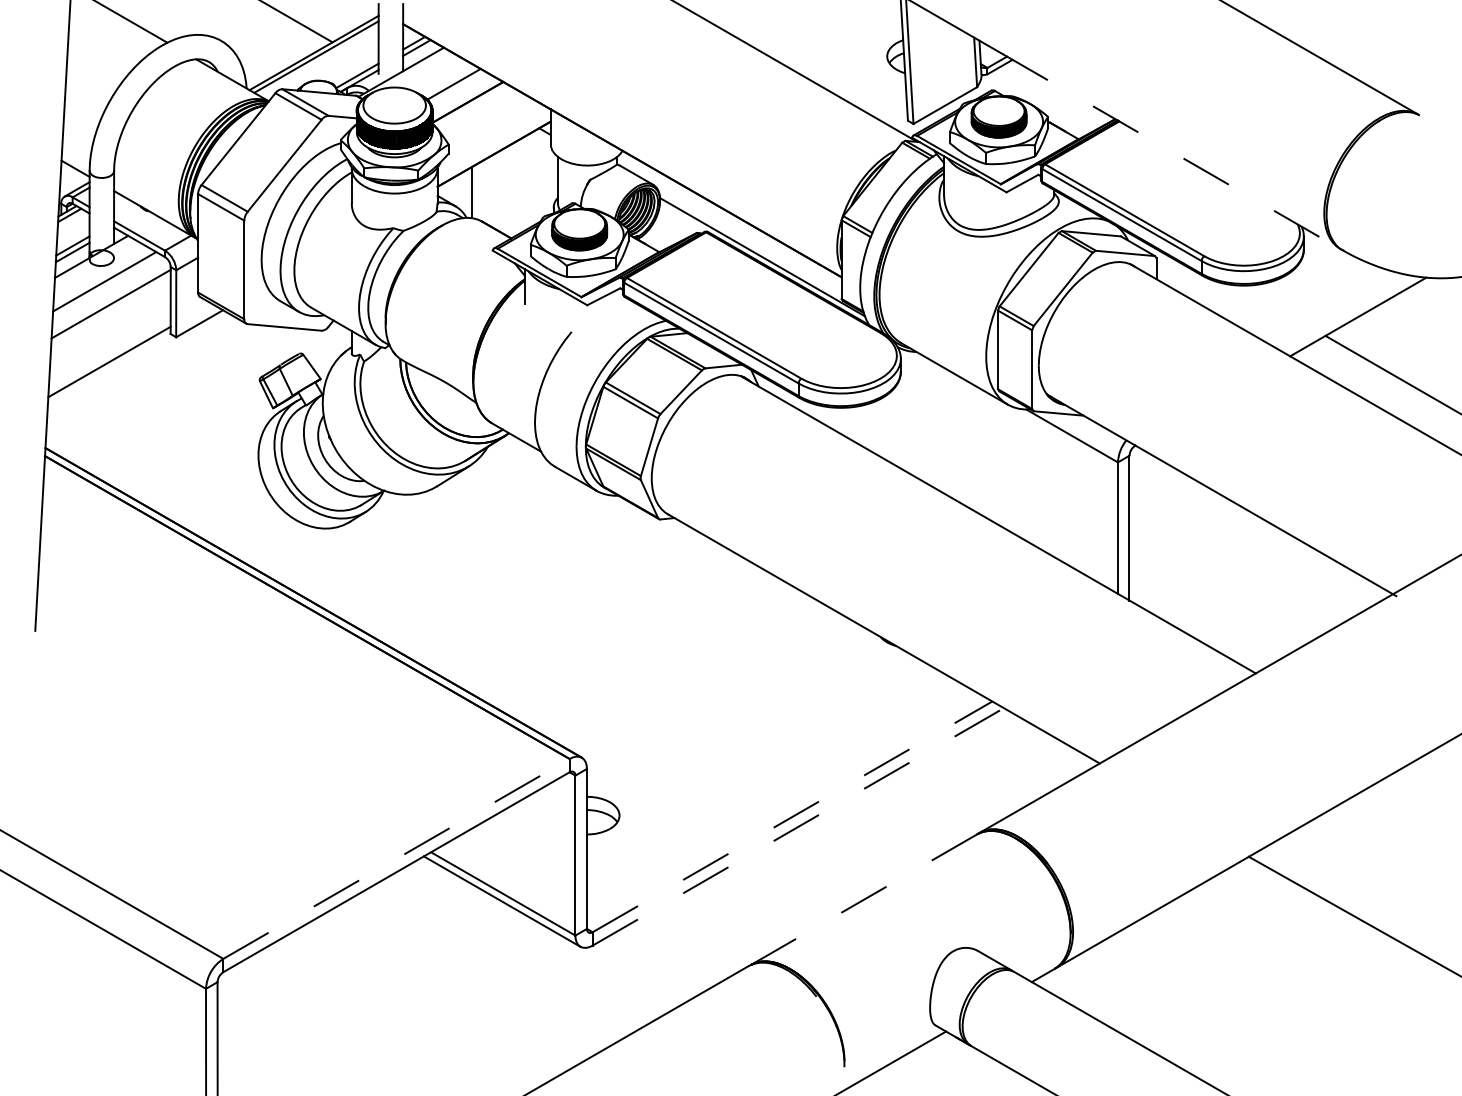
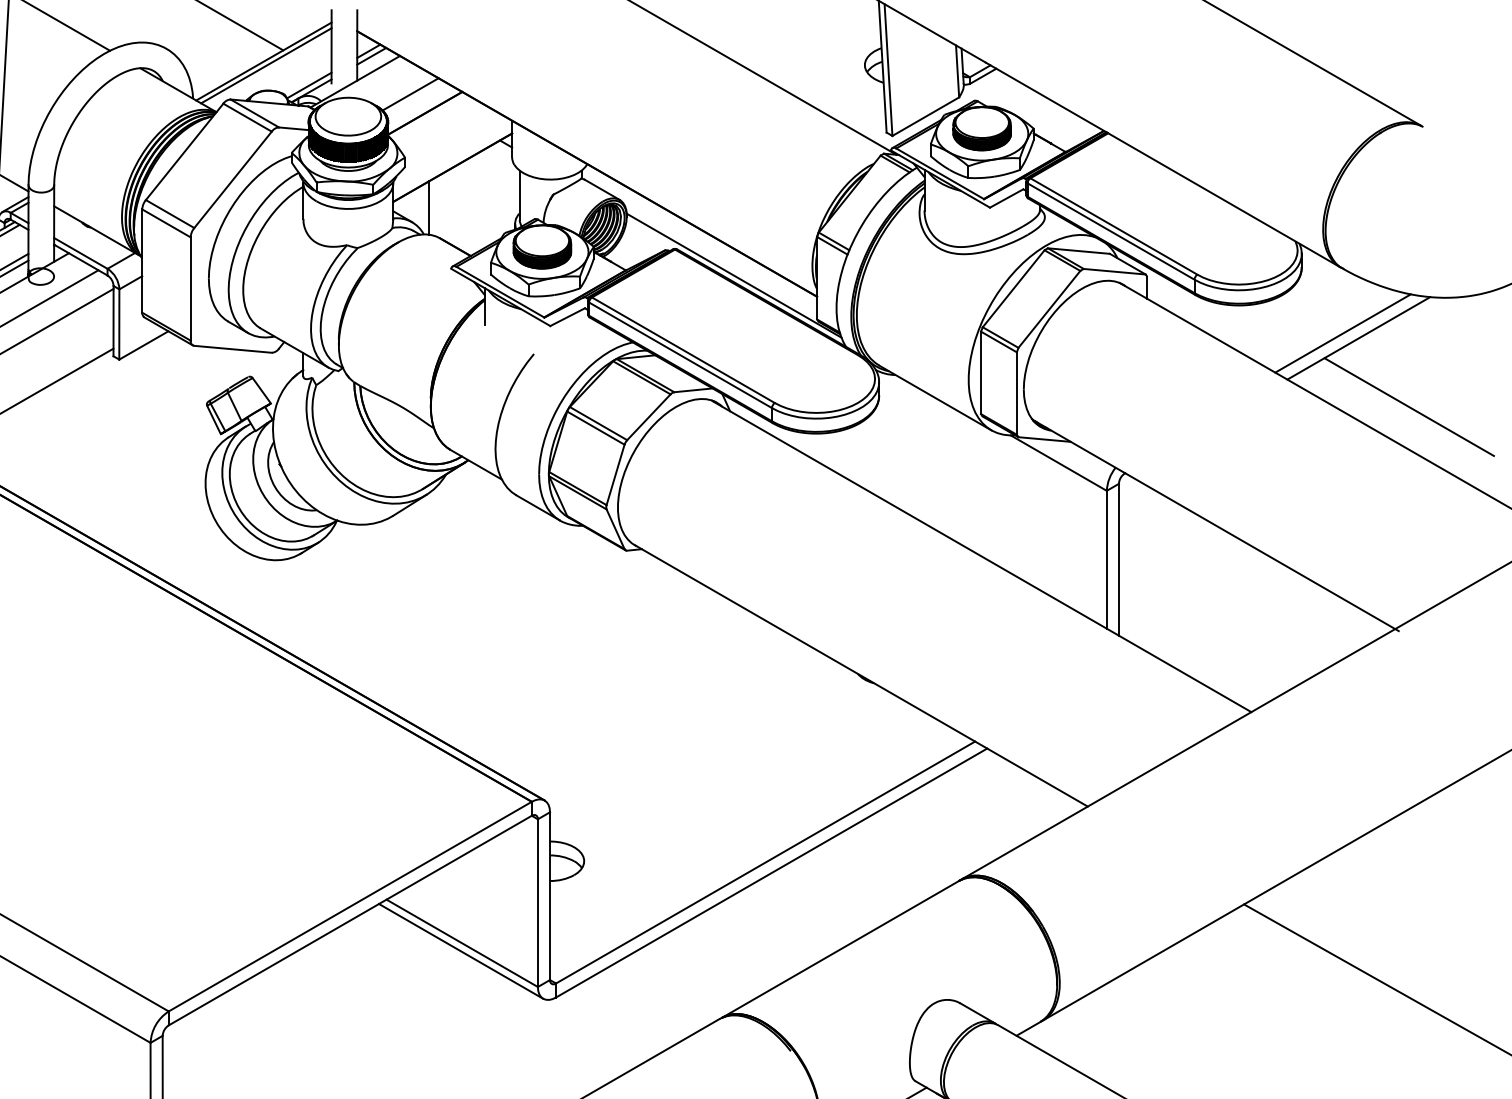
line: (1171, 151) -> (1162, 164), dashed -> solid
line: (1342, 312) -> (1342, 333), added
line: (792, 816) -> (765, 862), dashed -> solid
line: (798, 826) -> (771, 872), dashed -> solid
line: (396, 858) -> (350, 906), dashed -> solid
line: (863, 899) -> (840, 949), dashed -> solid

